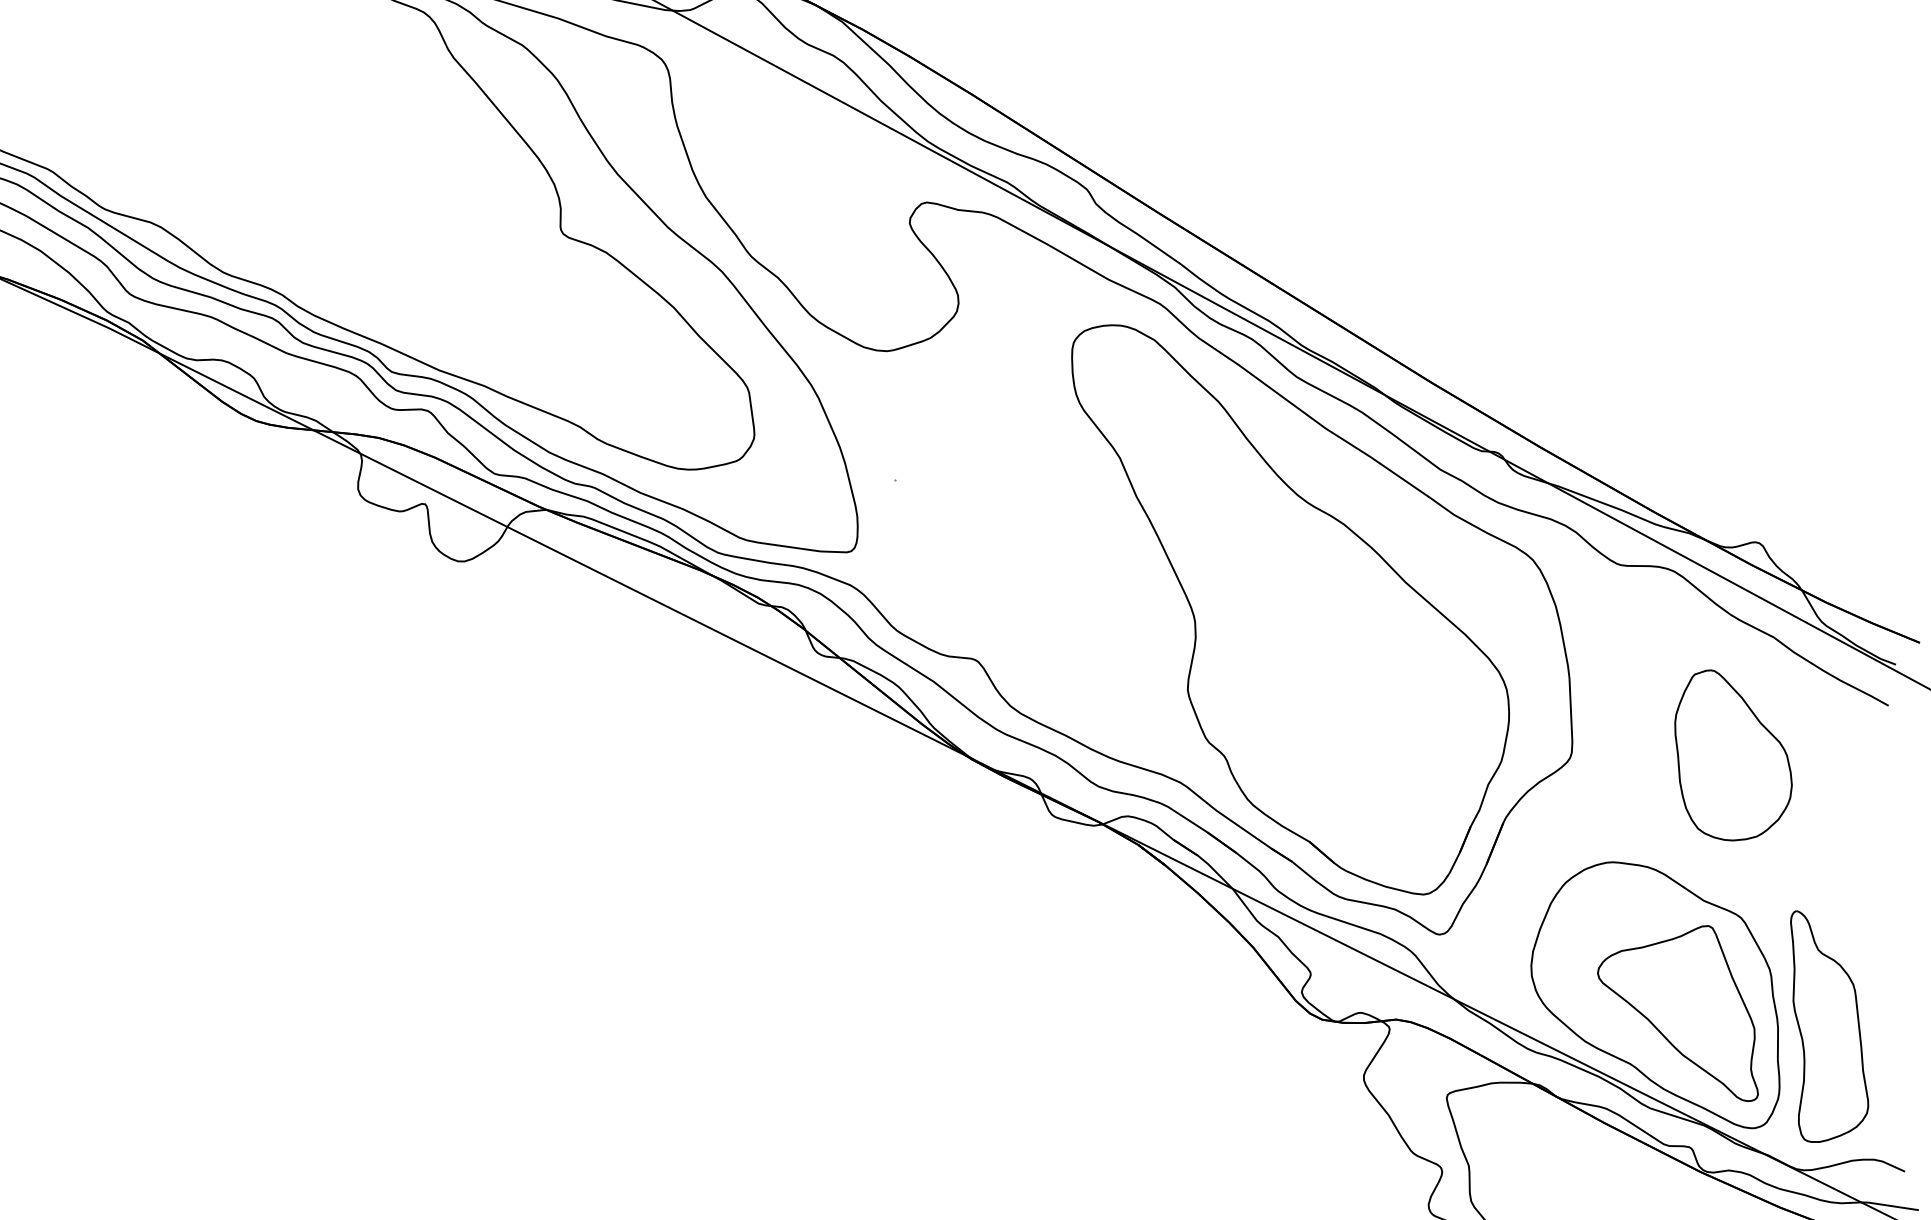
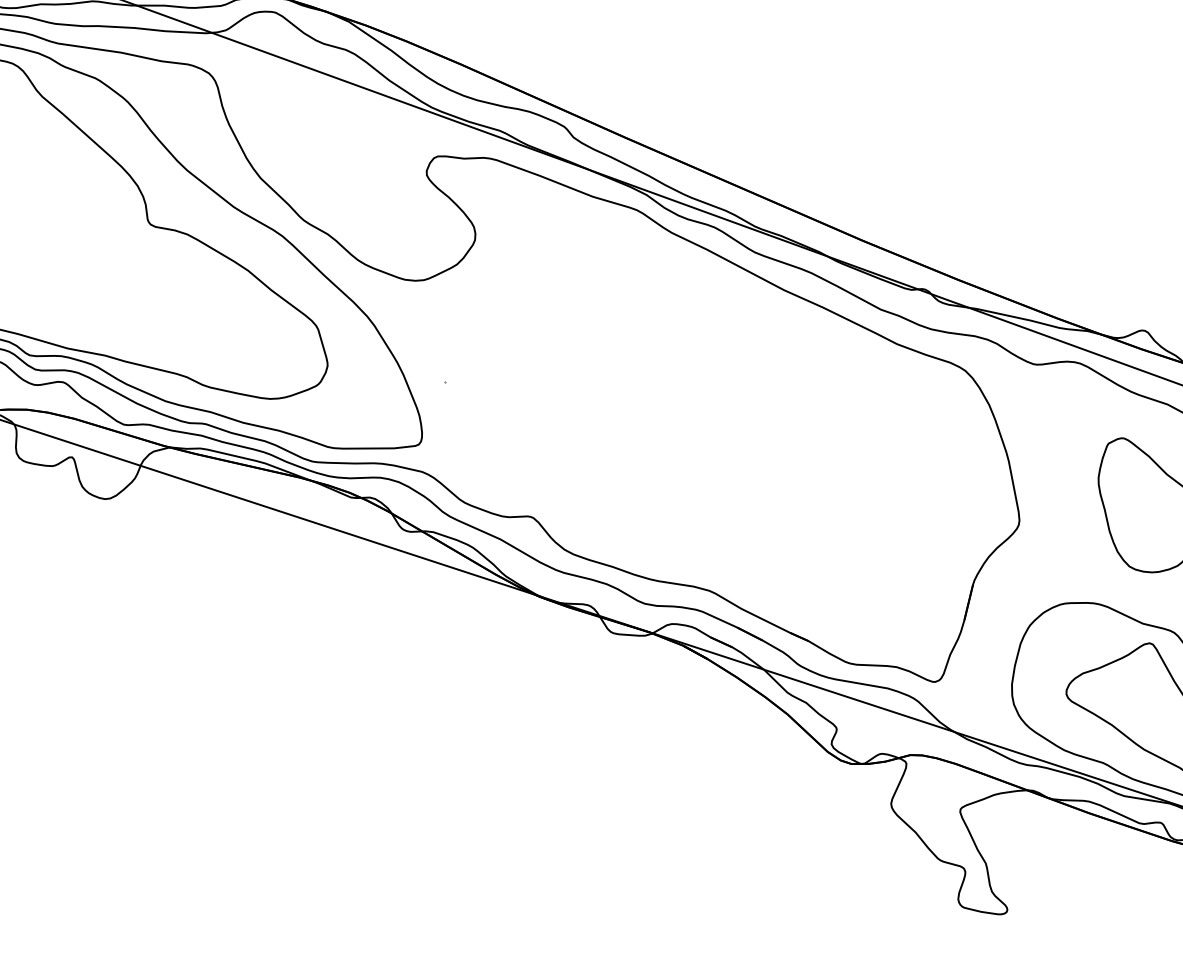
part: (1290, 609) -> (777, 439), removed

